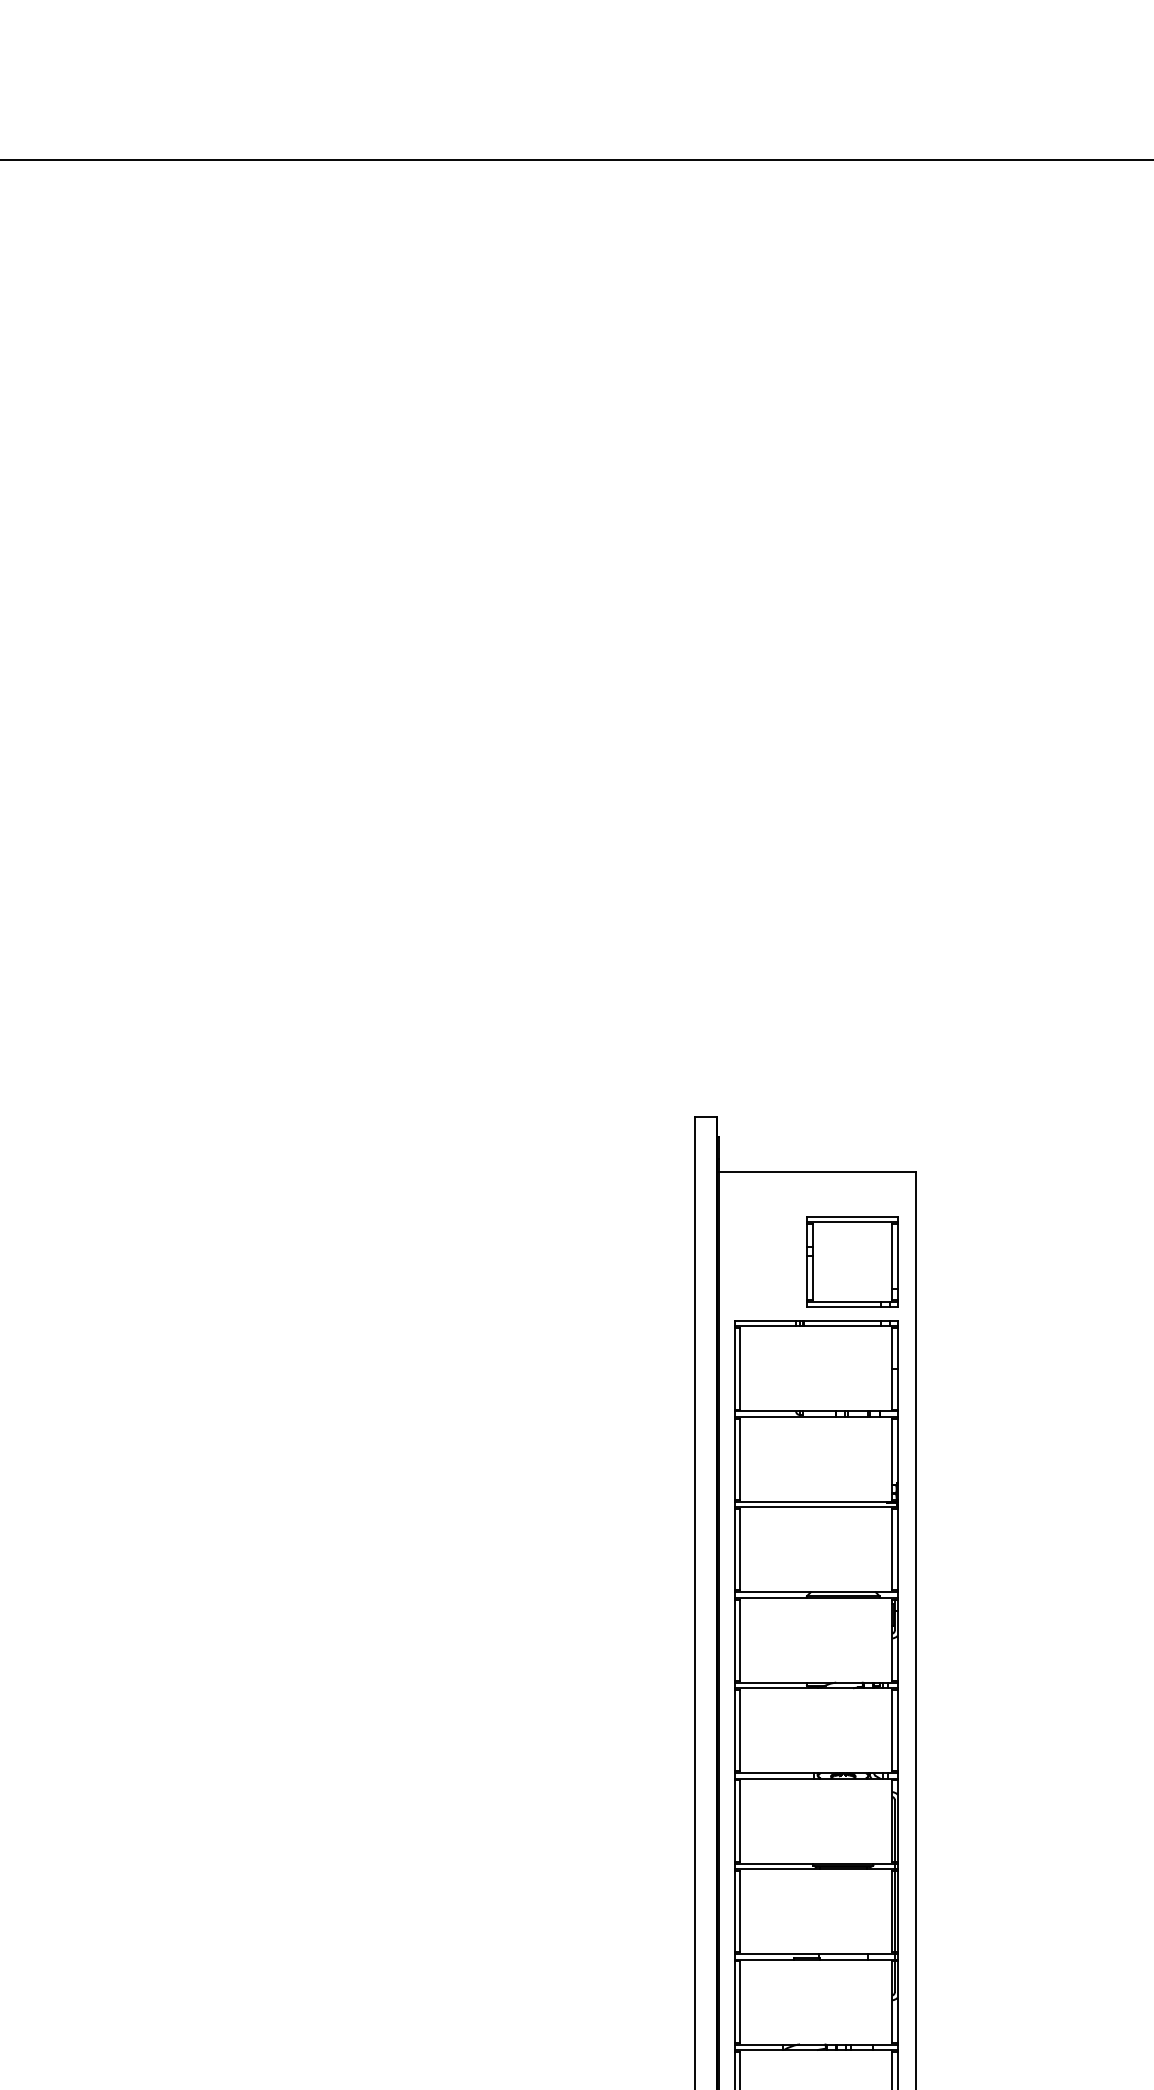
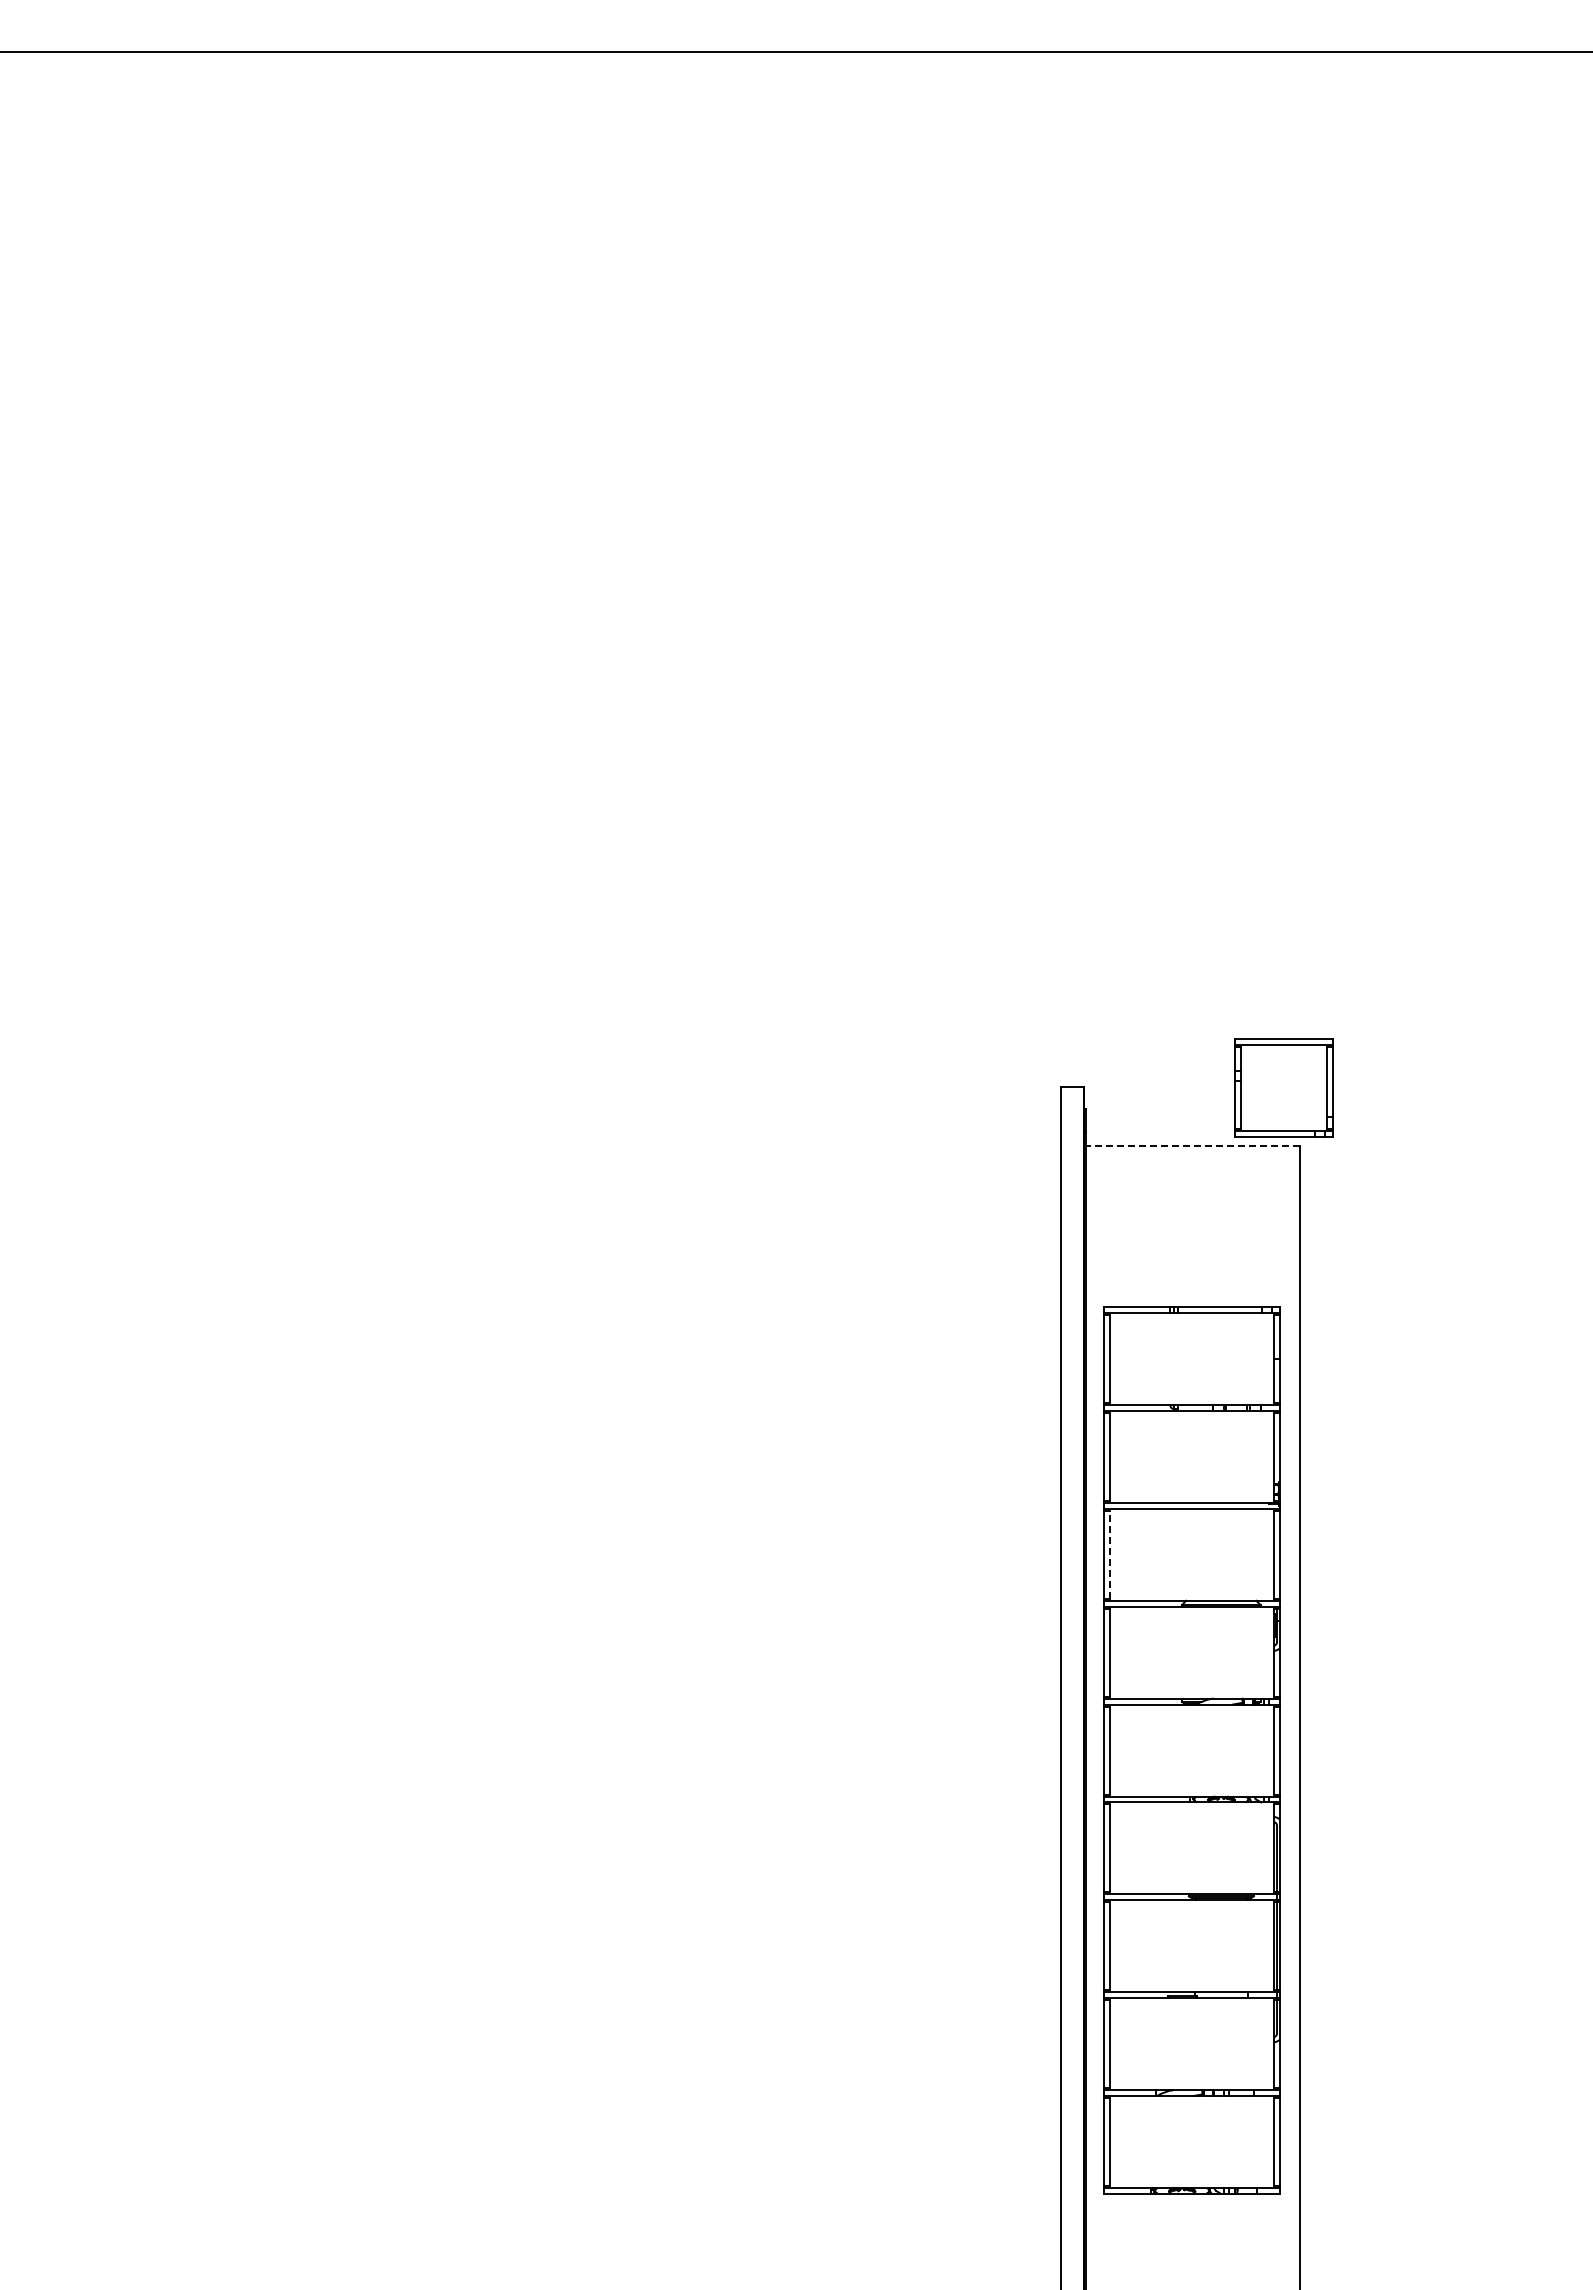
line: (816, 1171) -> (1192, 1145), solid -> dashed
part: (851, 1261) -> (1283, 1087), moved
line: (739, 1549) -> (1109, 1554), solid -> dashed

